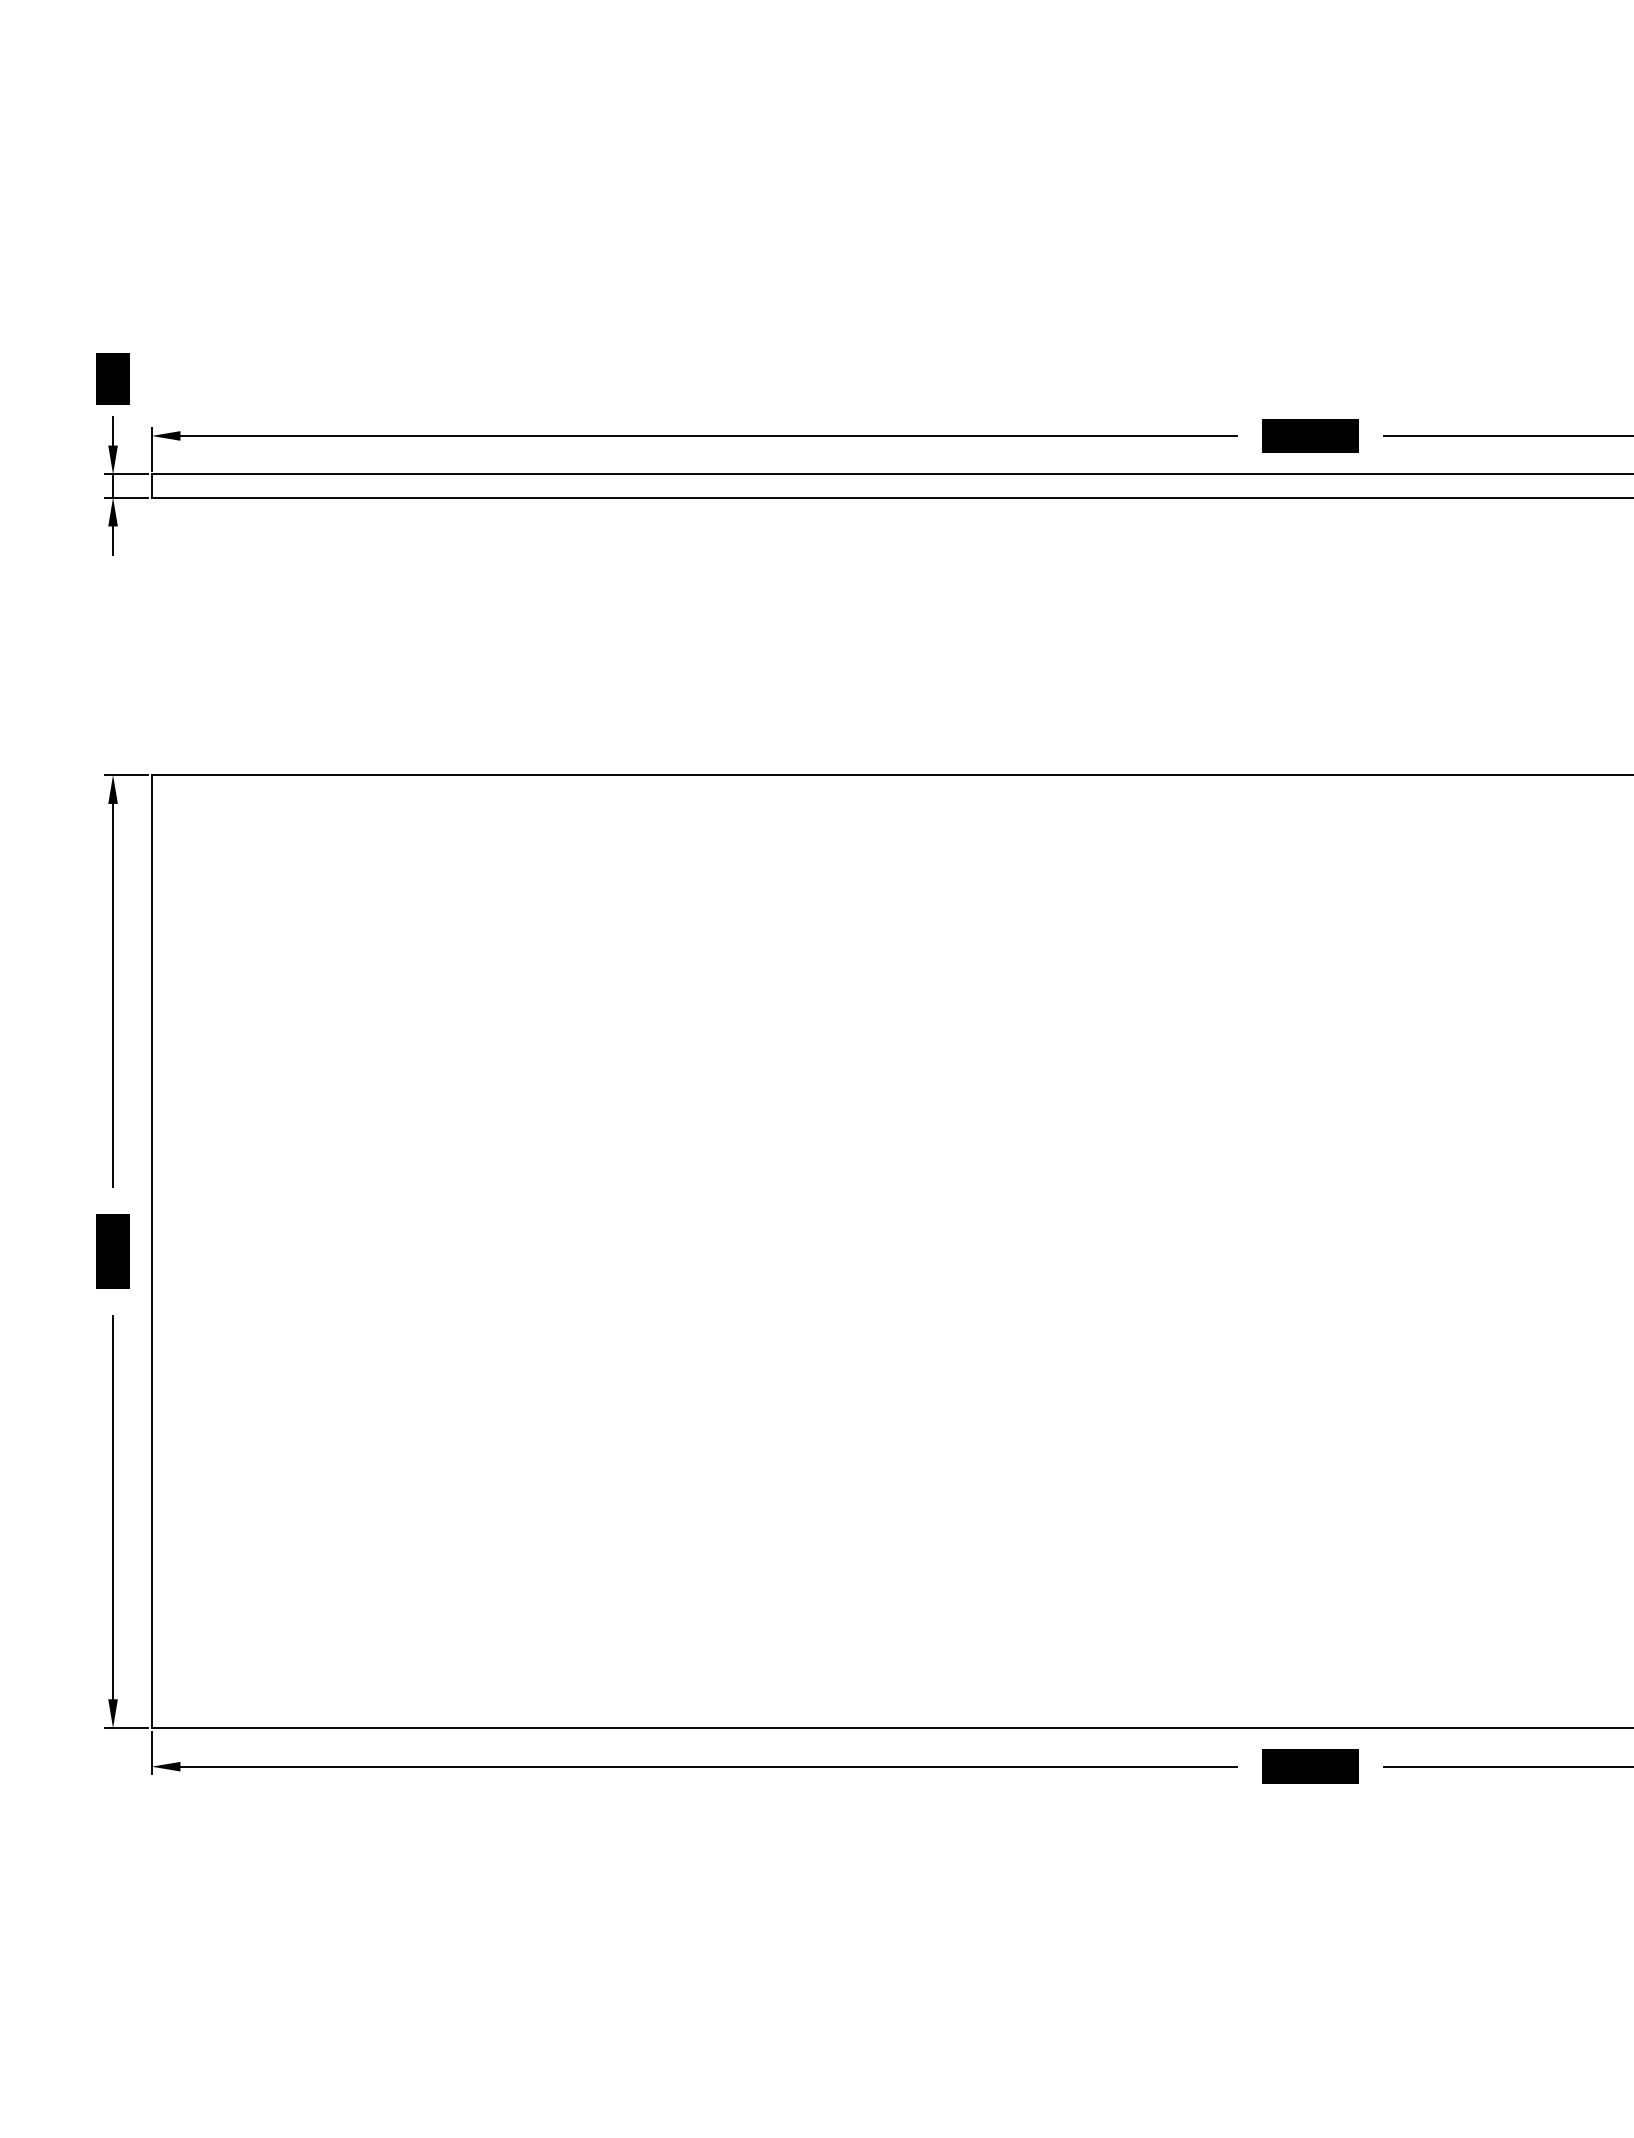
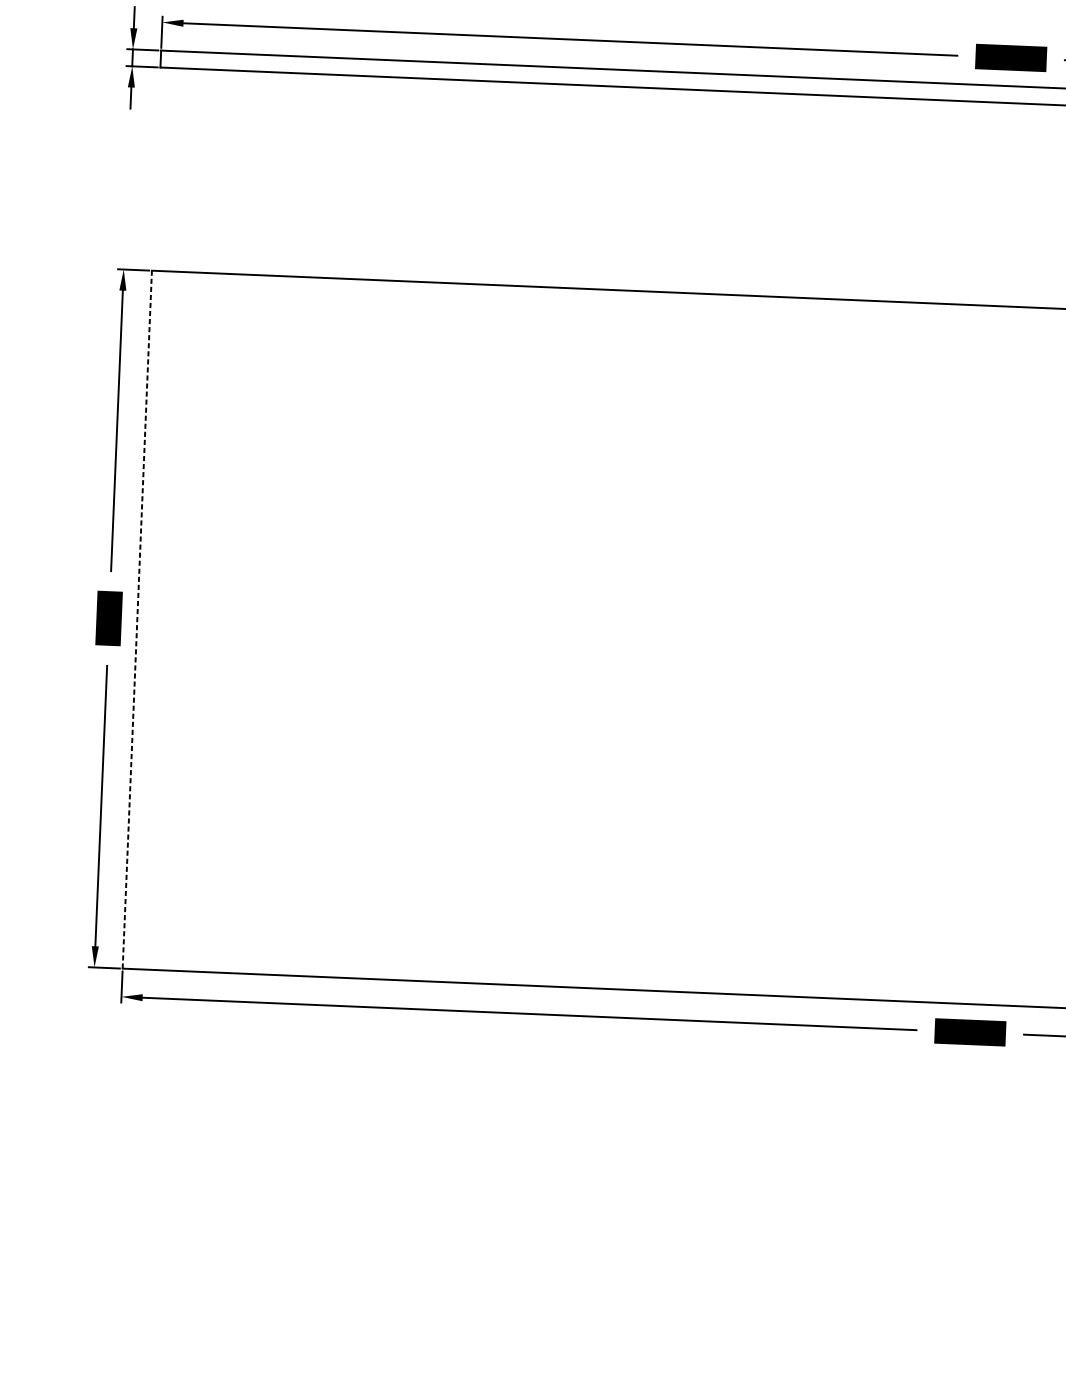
line: (151, 1251) -> (137, 619), solid -> dashed

